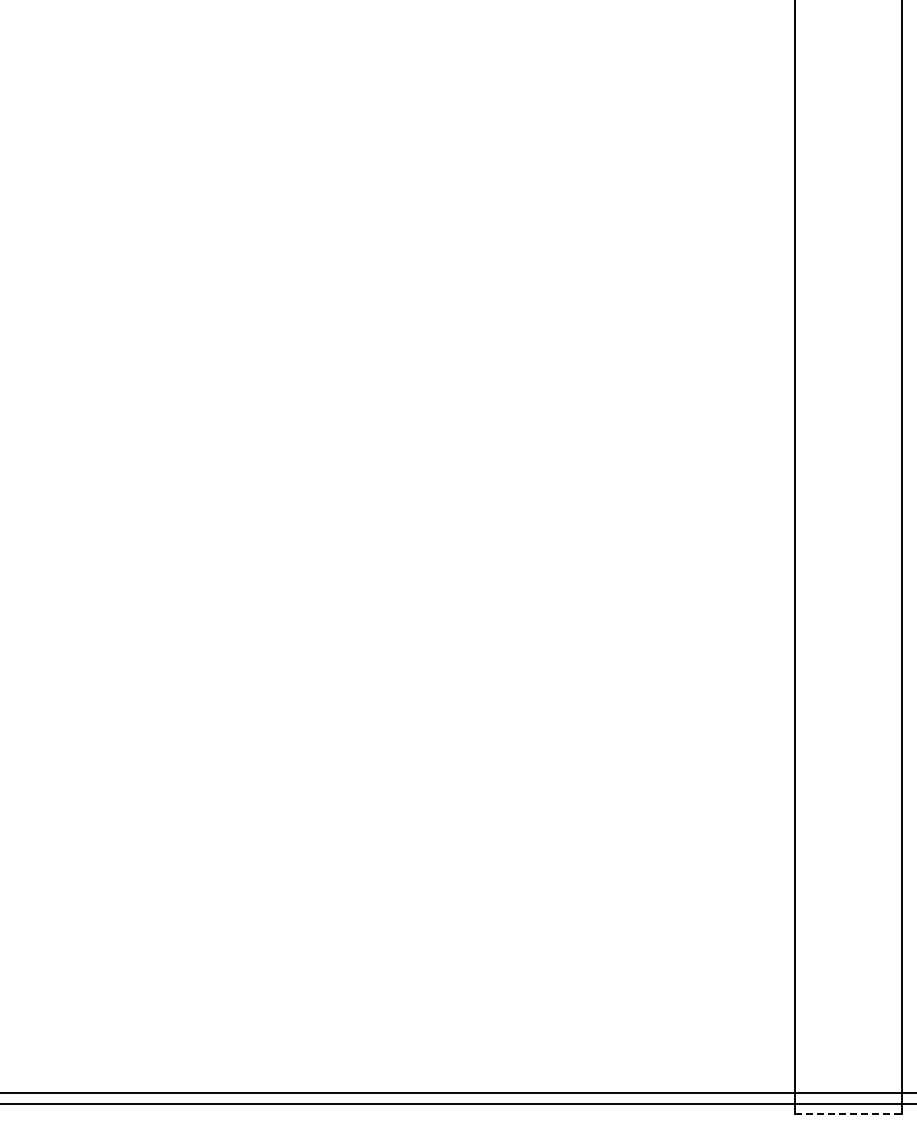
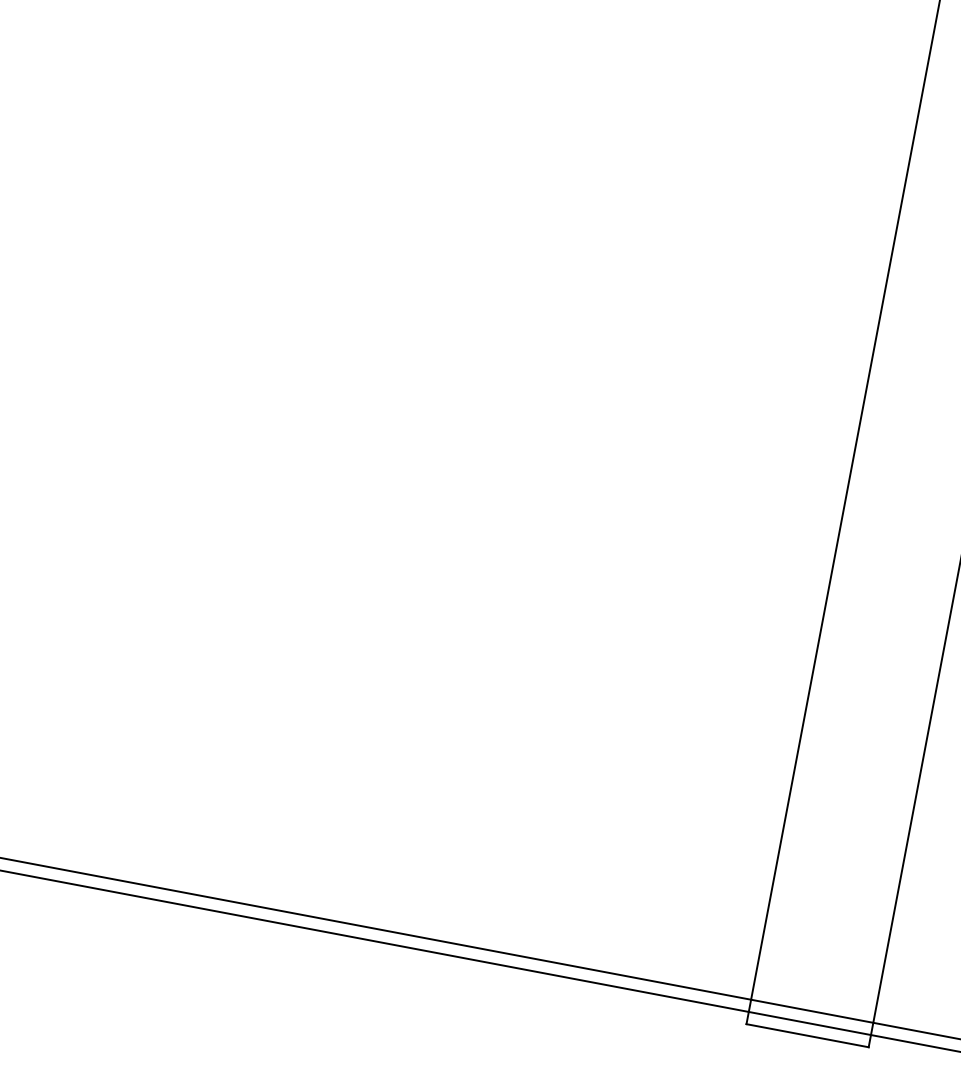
line: (849, 1114) -> (808, 1036), dashed -> solid

